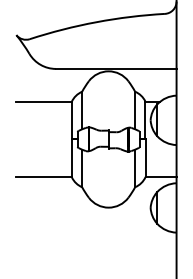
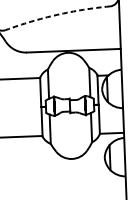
arc: (96, 22) -> (57, 15), solid -> dashed

